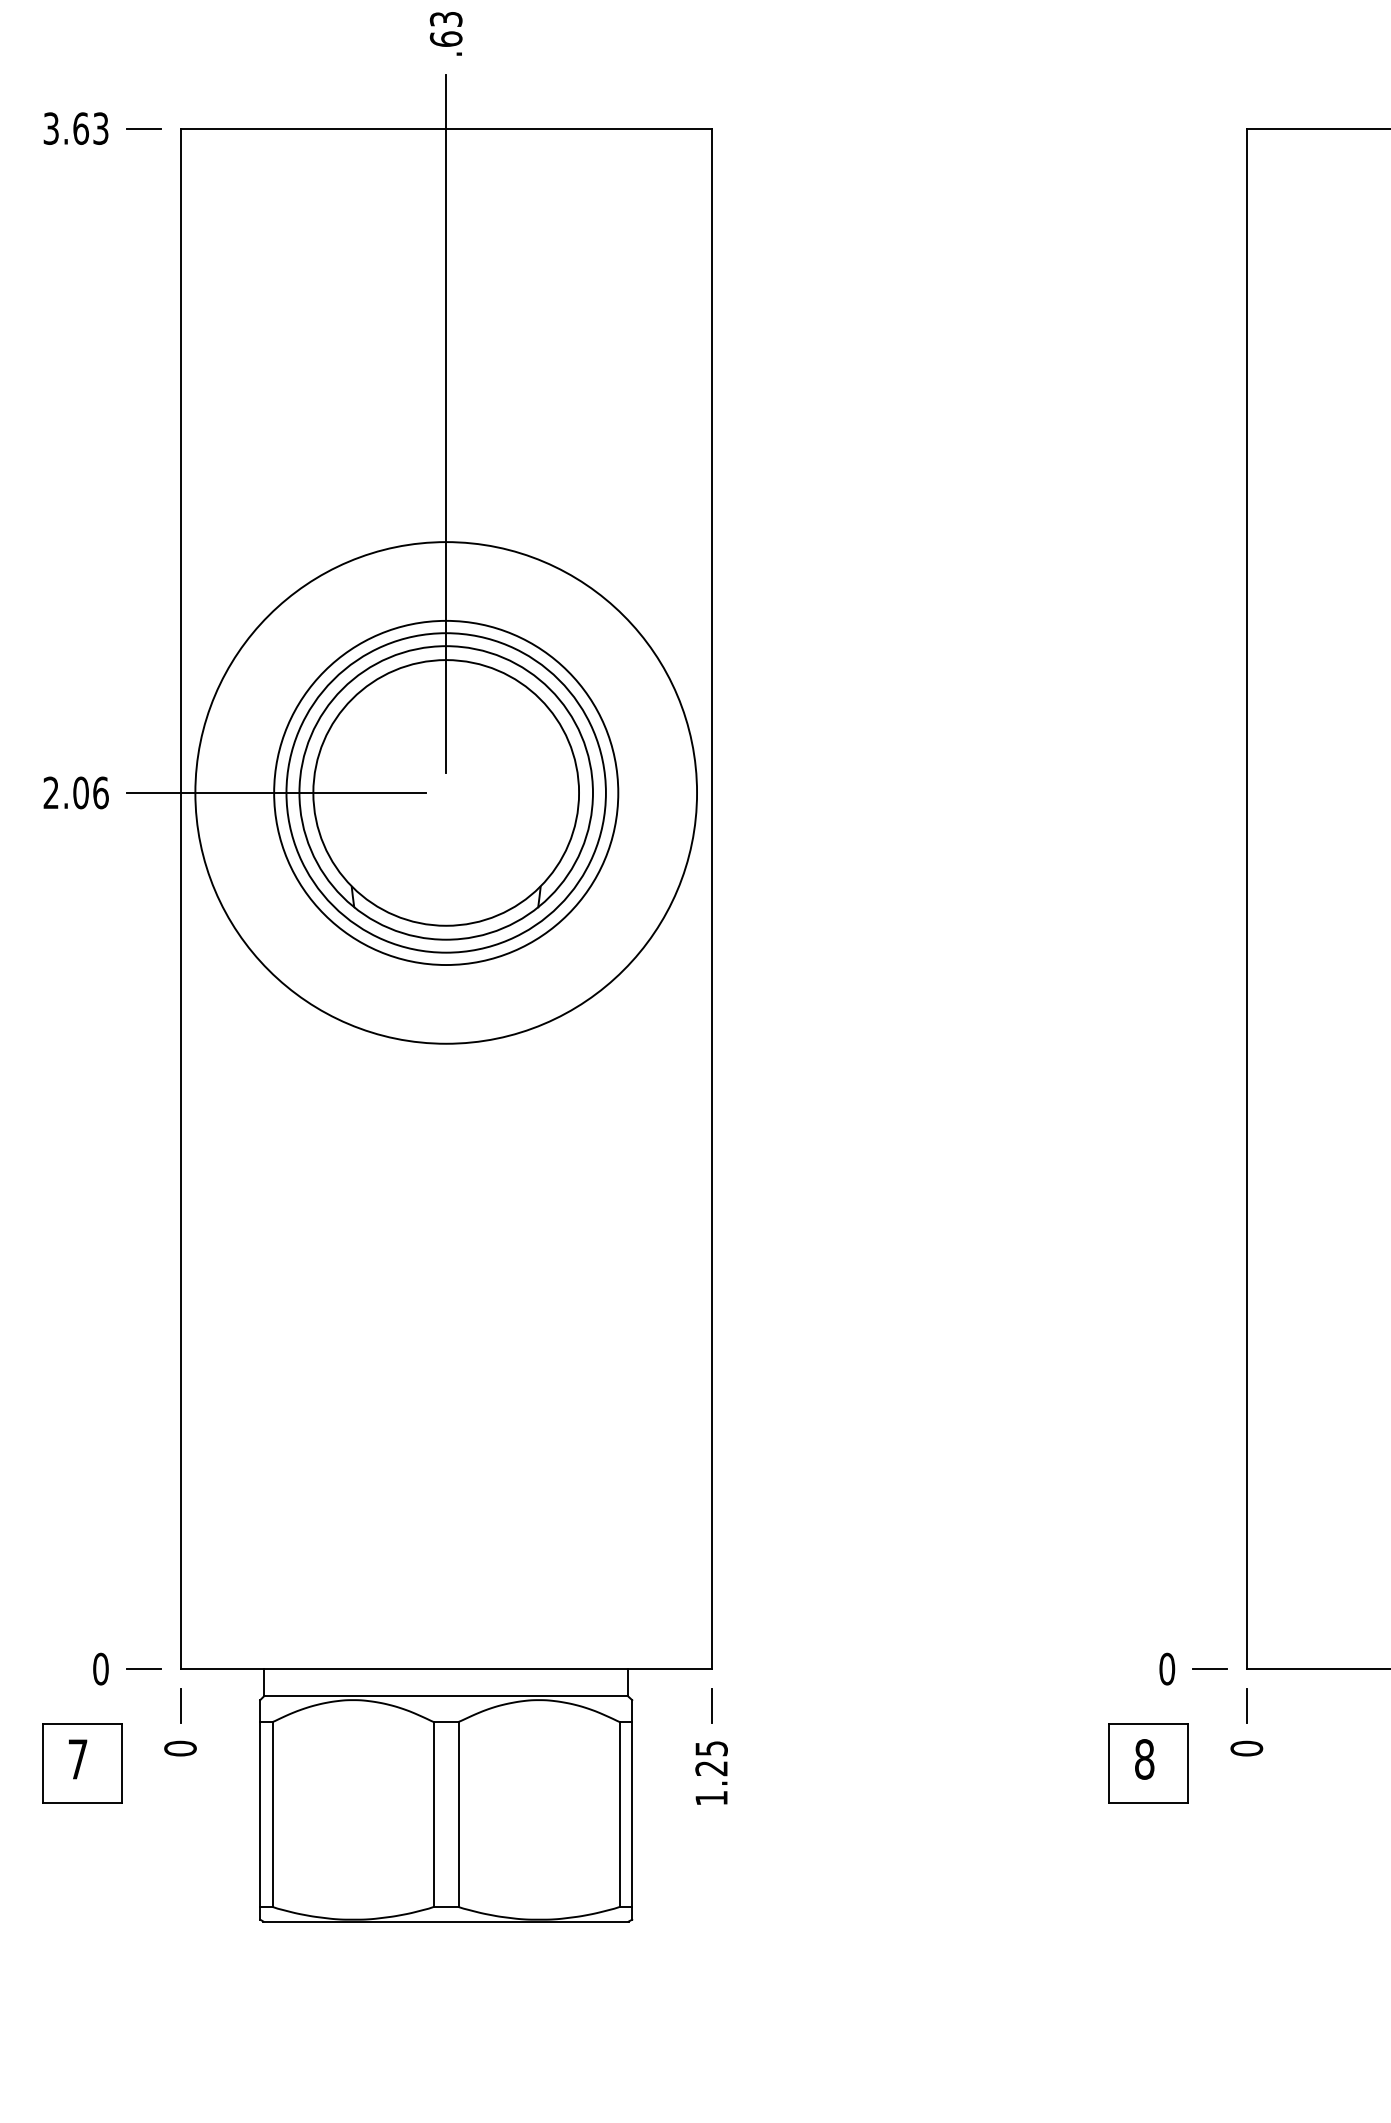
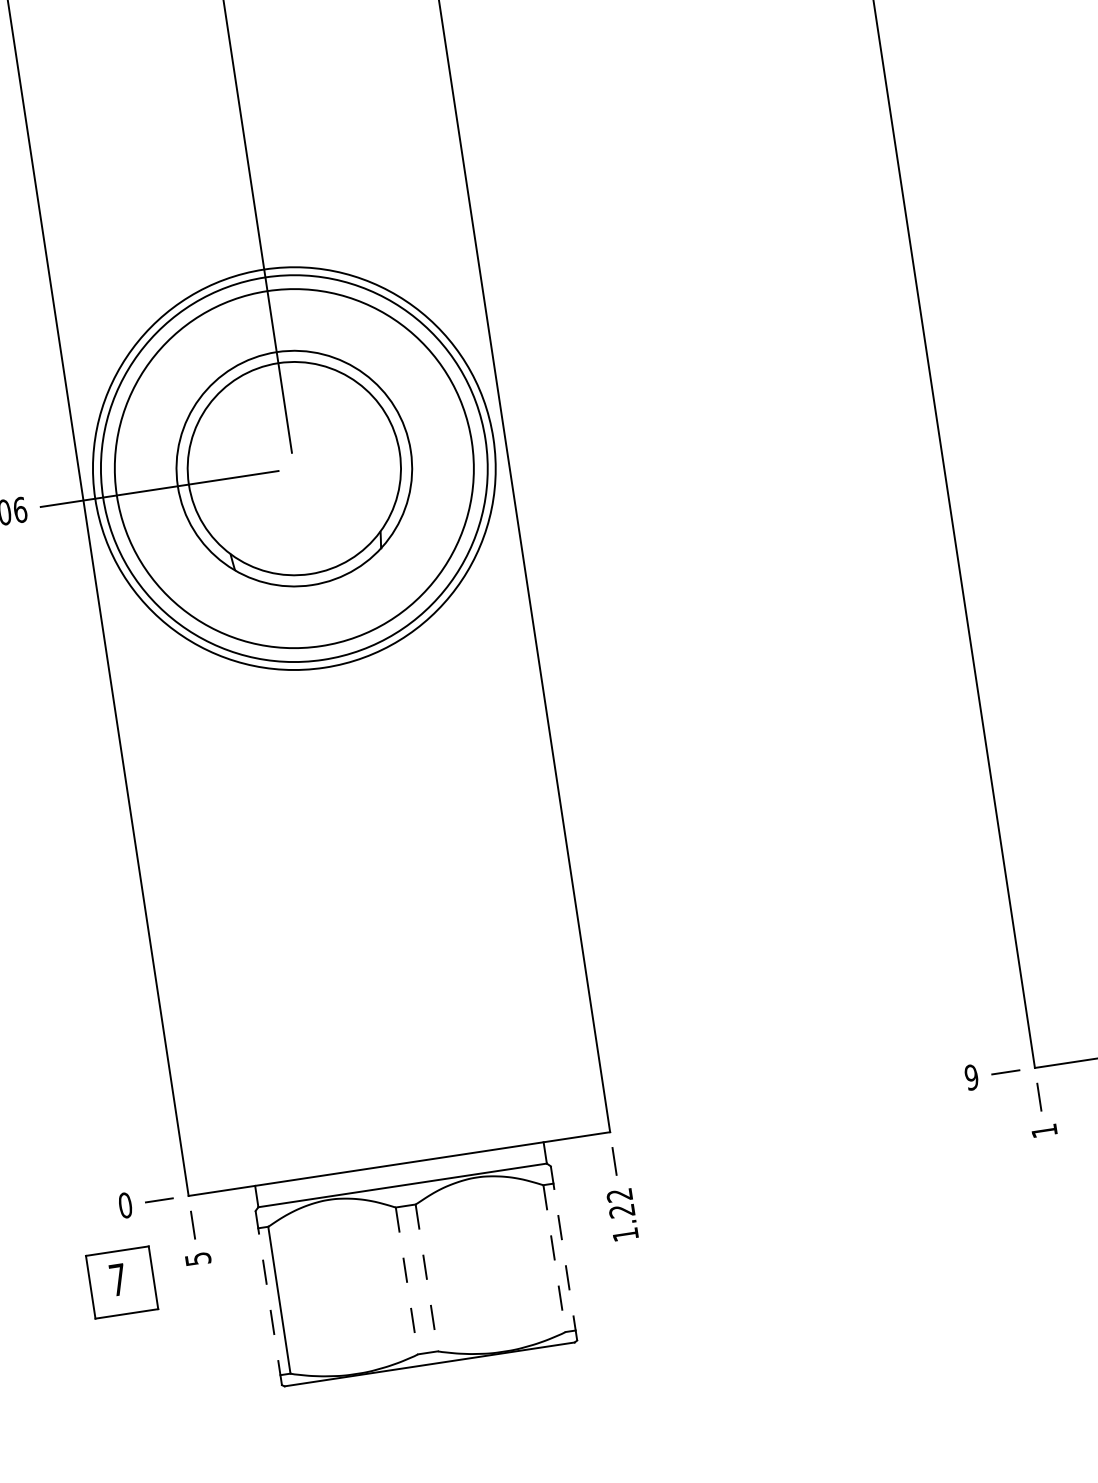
circle: (445, 792) -> (293, 468), size x1.4
circle: (446, 792) -> (294, 468), size x1.4
text: (1167, 1669) -> (972, 1077), 0 -> 9
text: (180, 1748) -> (198, 1258), 0 -> 5
text: (711, 1748) -> (619, 1195), 1.25 -> 1.22
text: (1246, 1748) -> (1044, 1130), 0 -> 1
part: (1148, 1763) -> (968, 1154), removed
line: (260, 1809) -> (268, 1297), solid -> dashed
line: (632, 1809) -> (564, 1253), solid -> dashed
line: (433, 1814) -> (406, 1280), solid -> dashed
line: (458, 1814) -> (426, 1277), solid -> dashed
line: (619, 1814) -> (554, 1258), solid -> dashed

